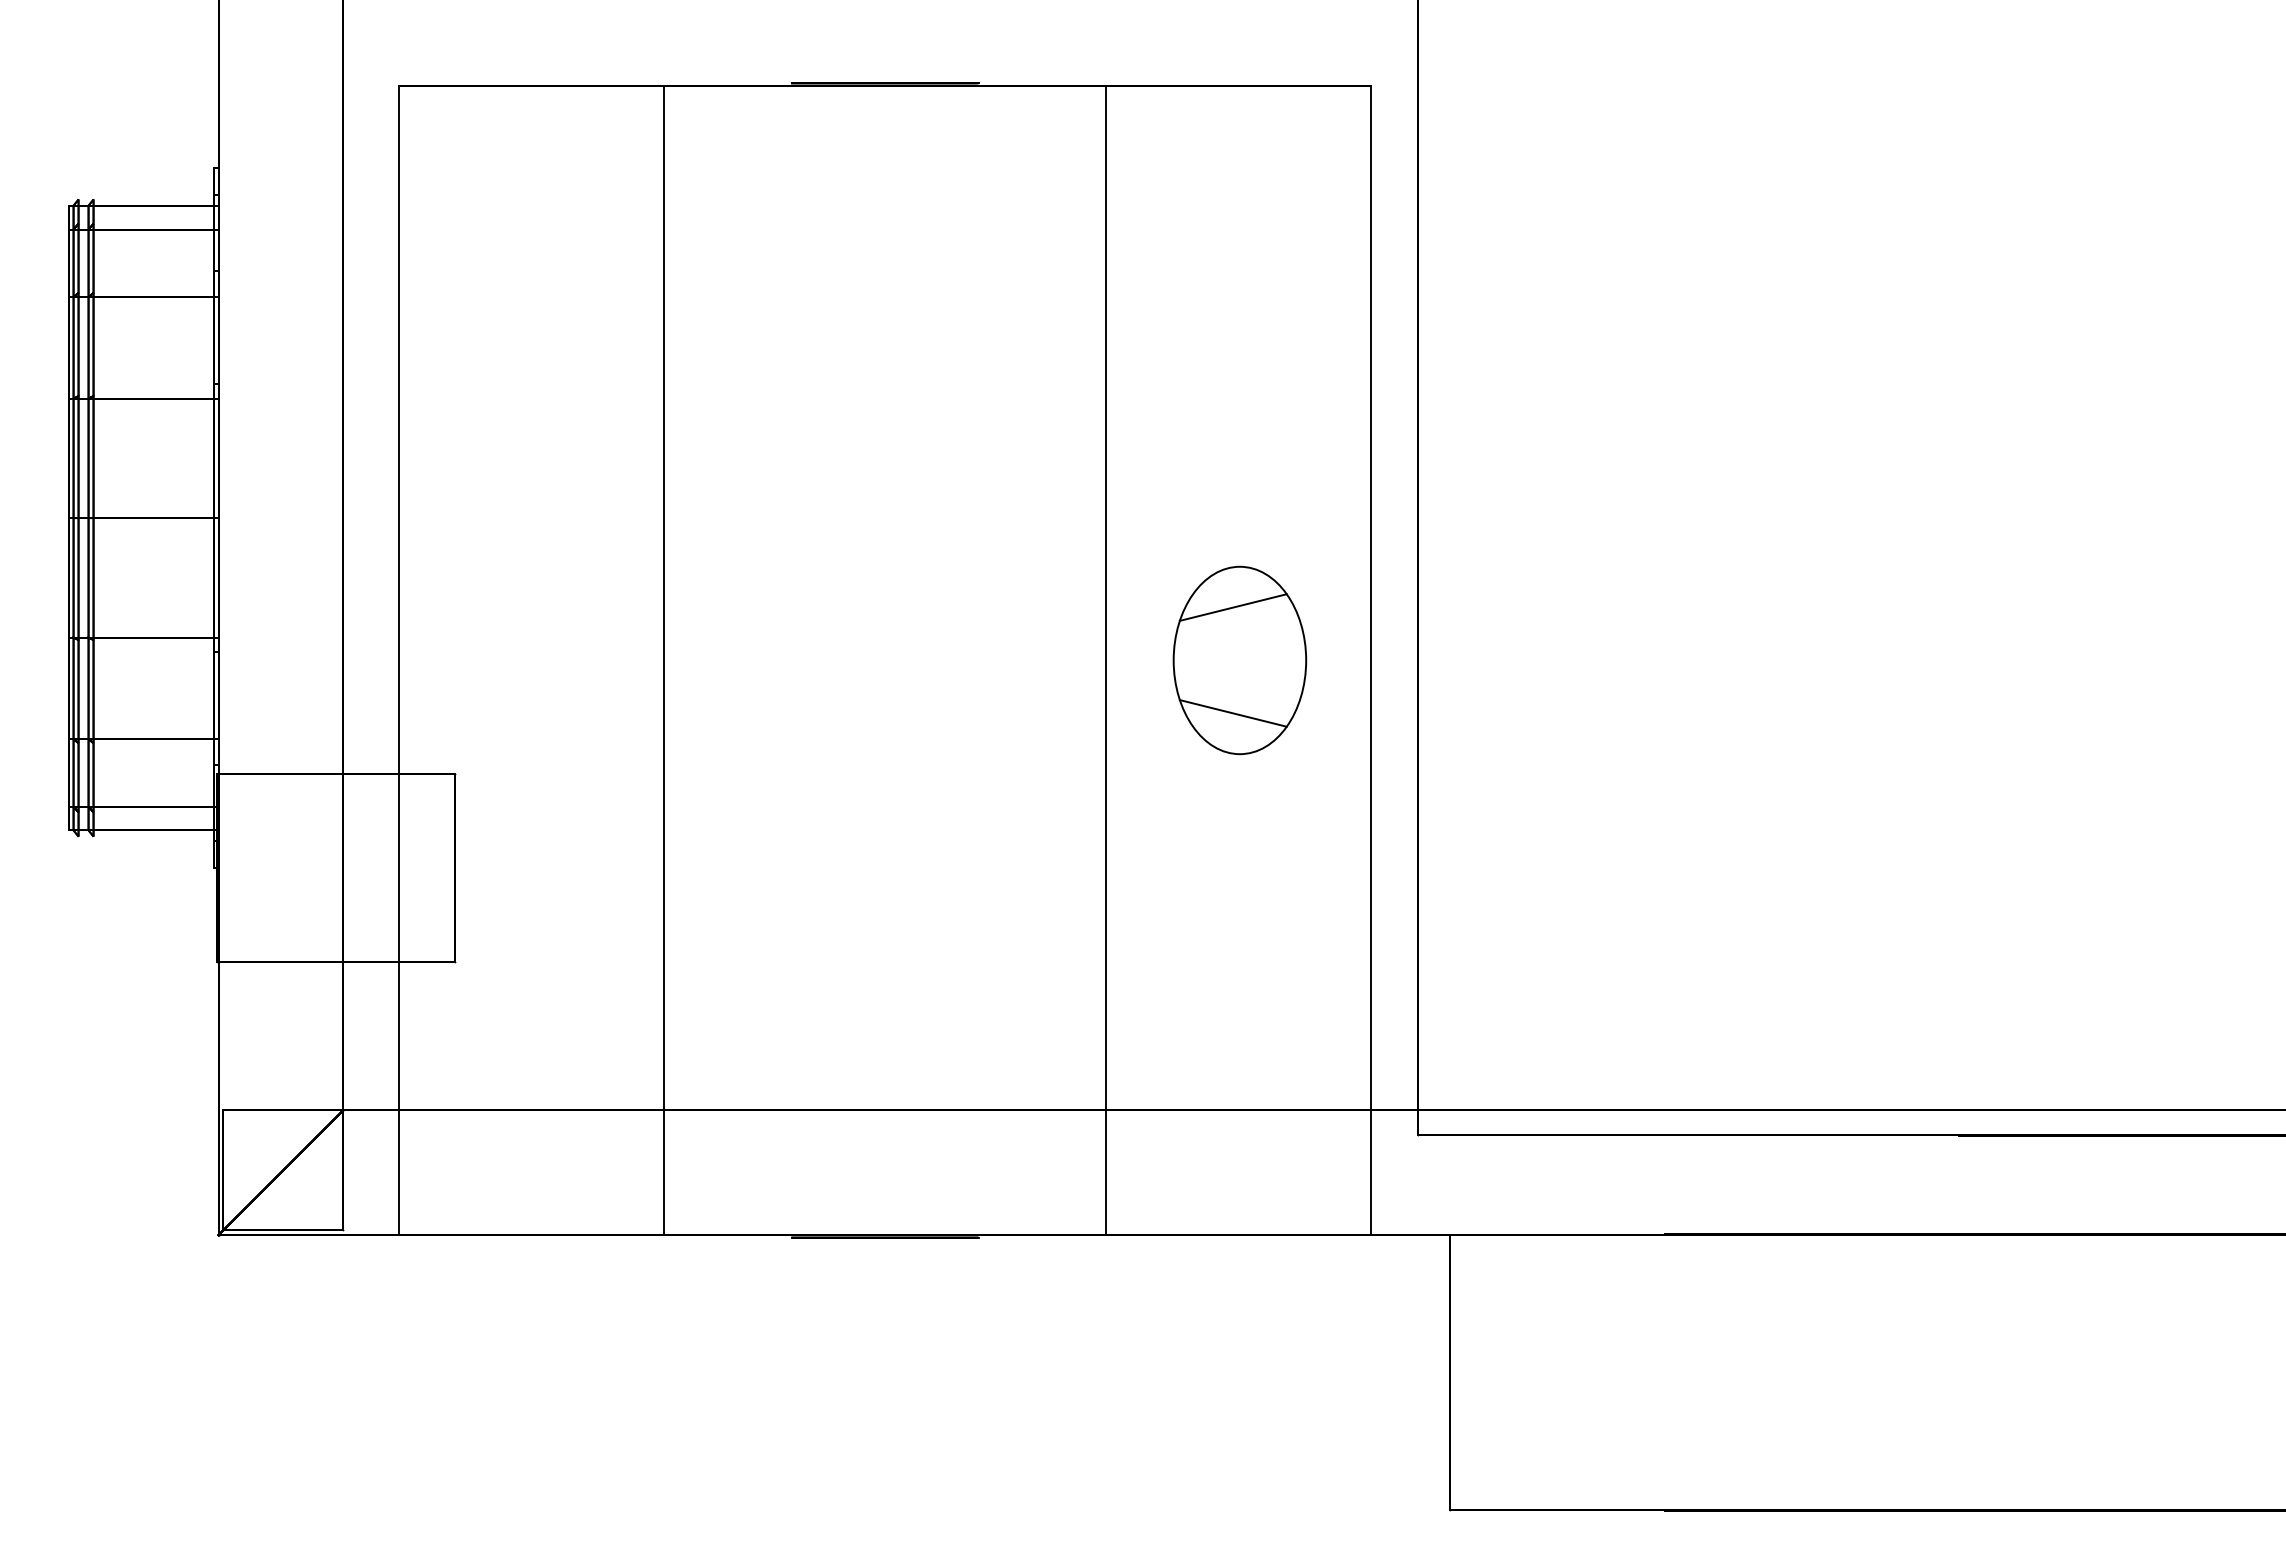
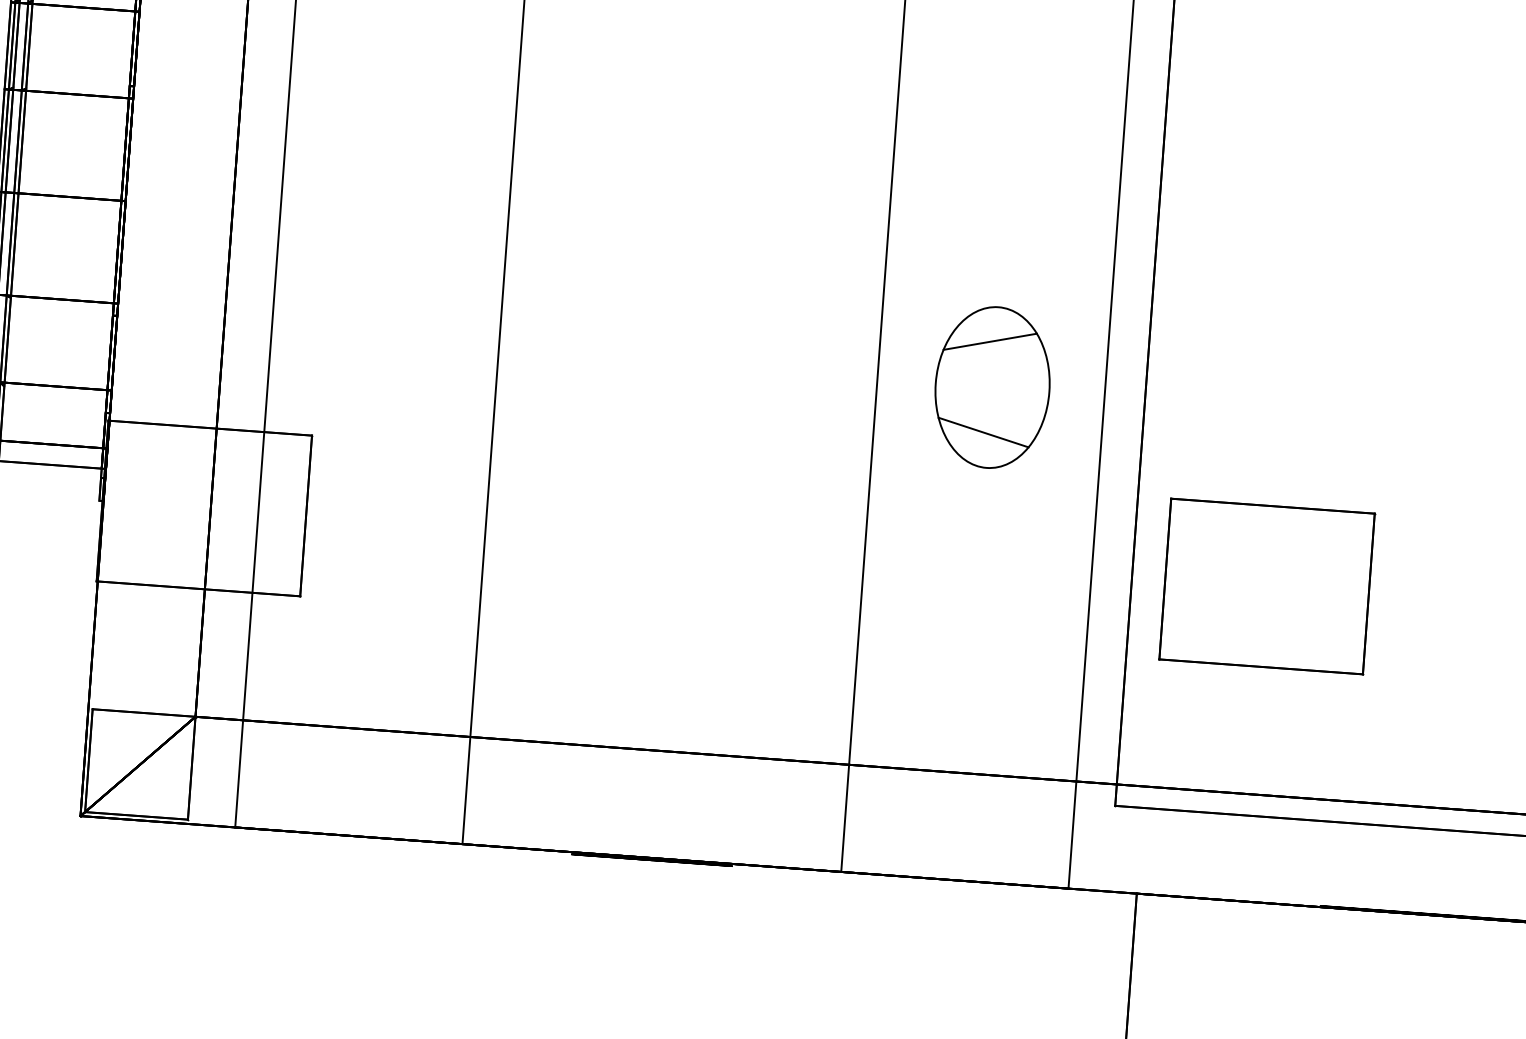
part: (1575, 868) -> (1267, 587), added

